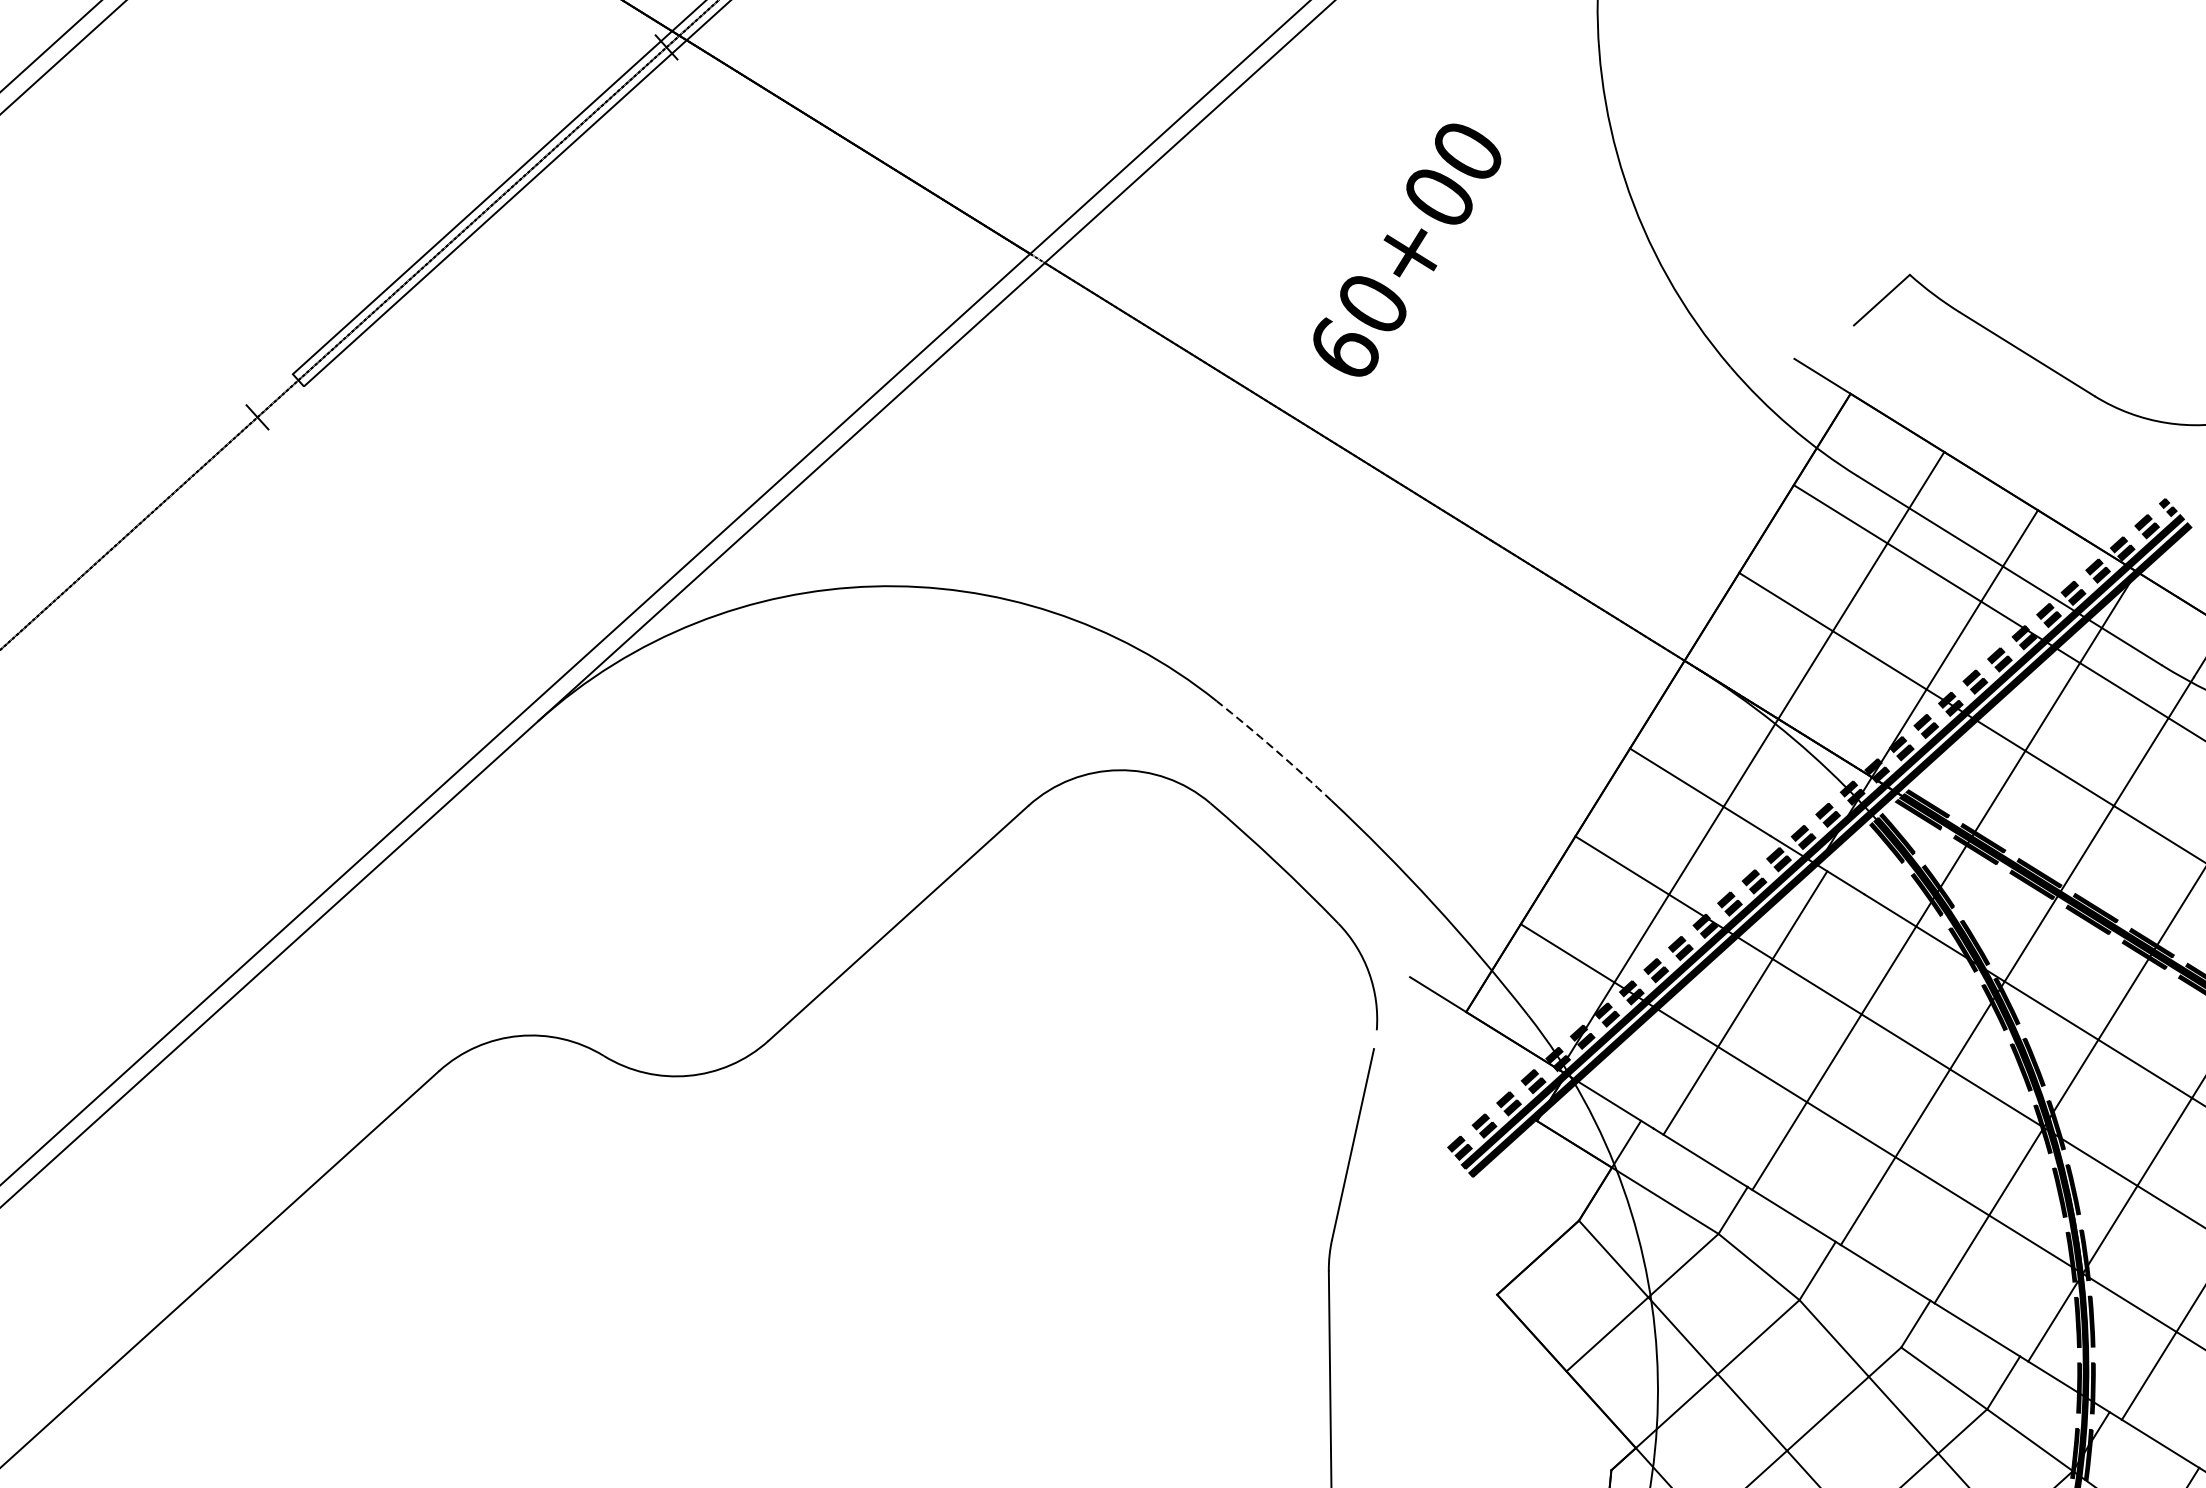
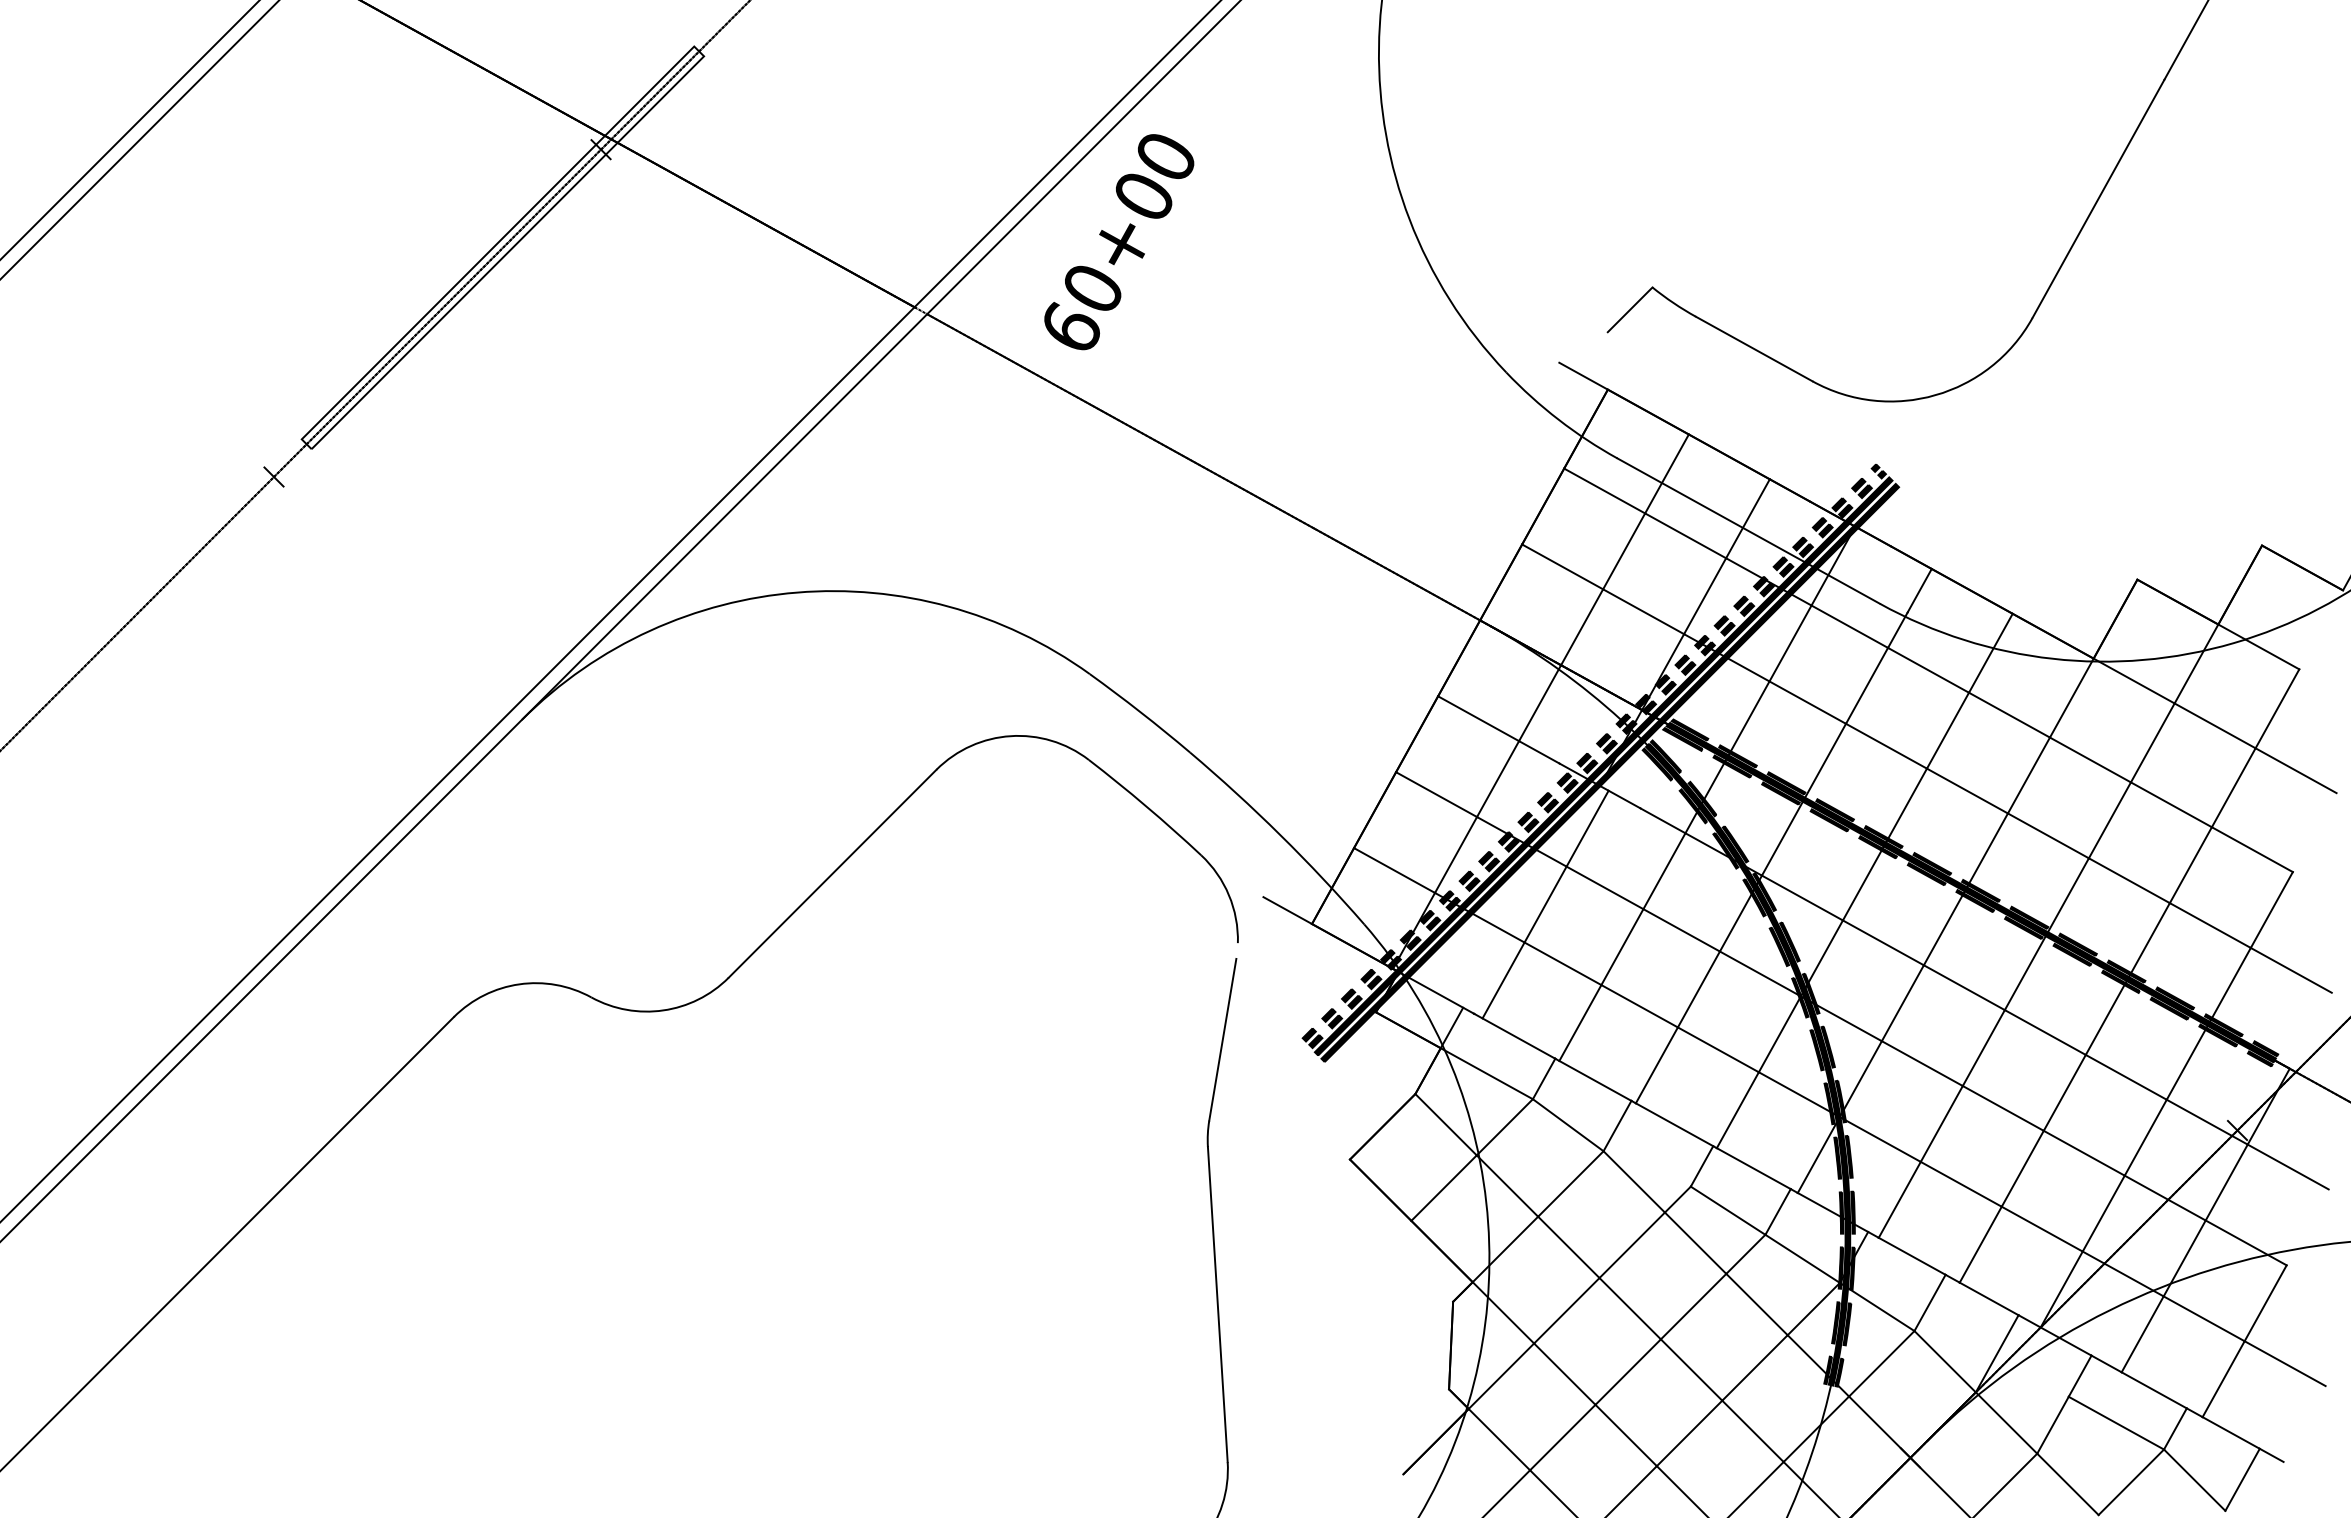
text: (1407, 250) -> (1119, 242), moved
arc: (1274, 749) -> (1140, 712), dashed -> solid

